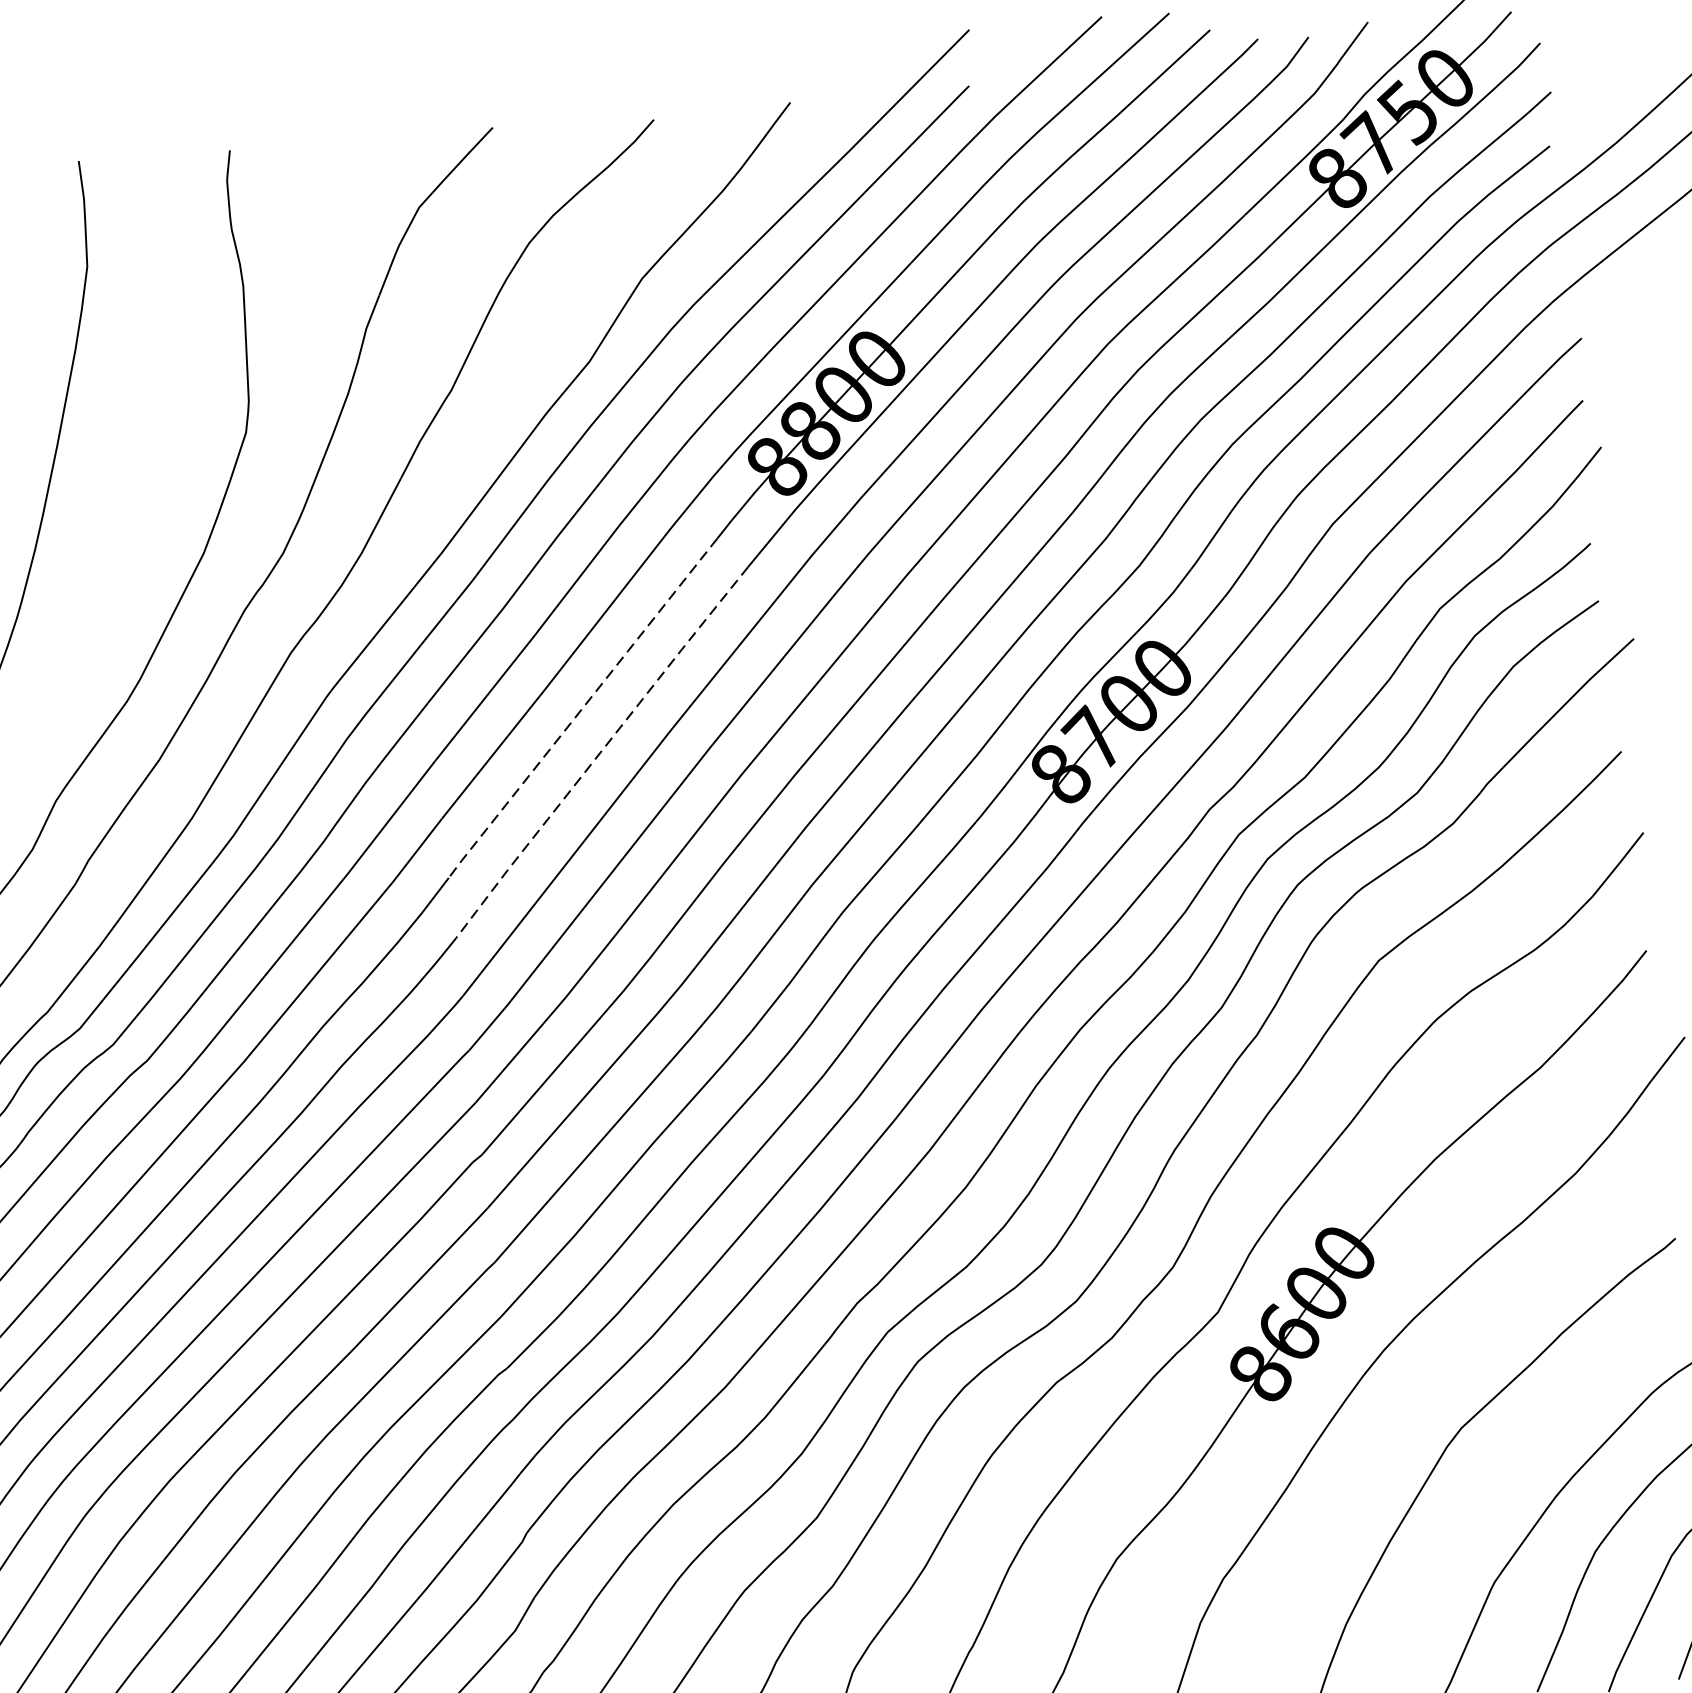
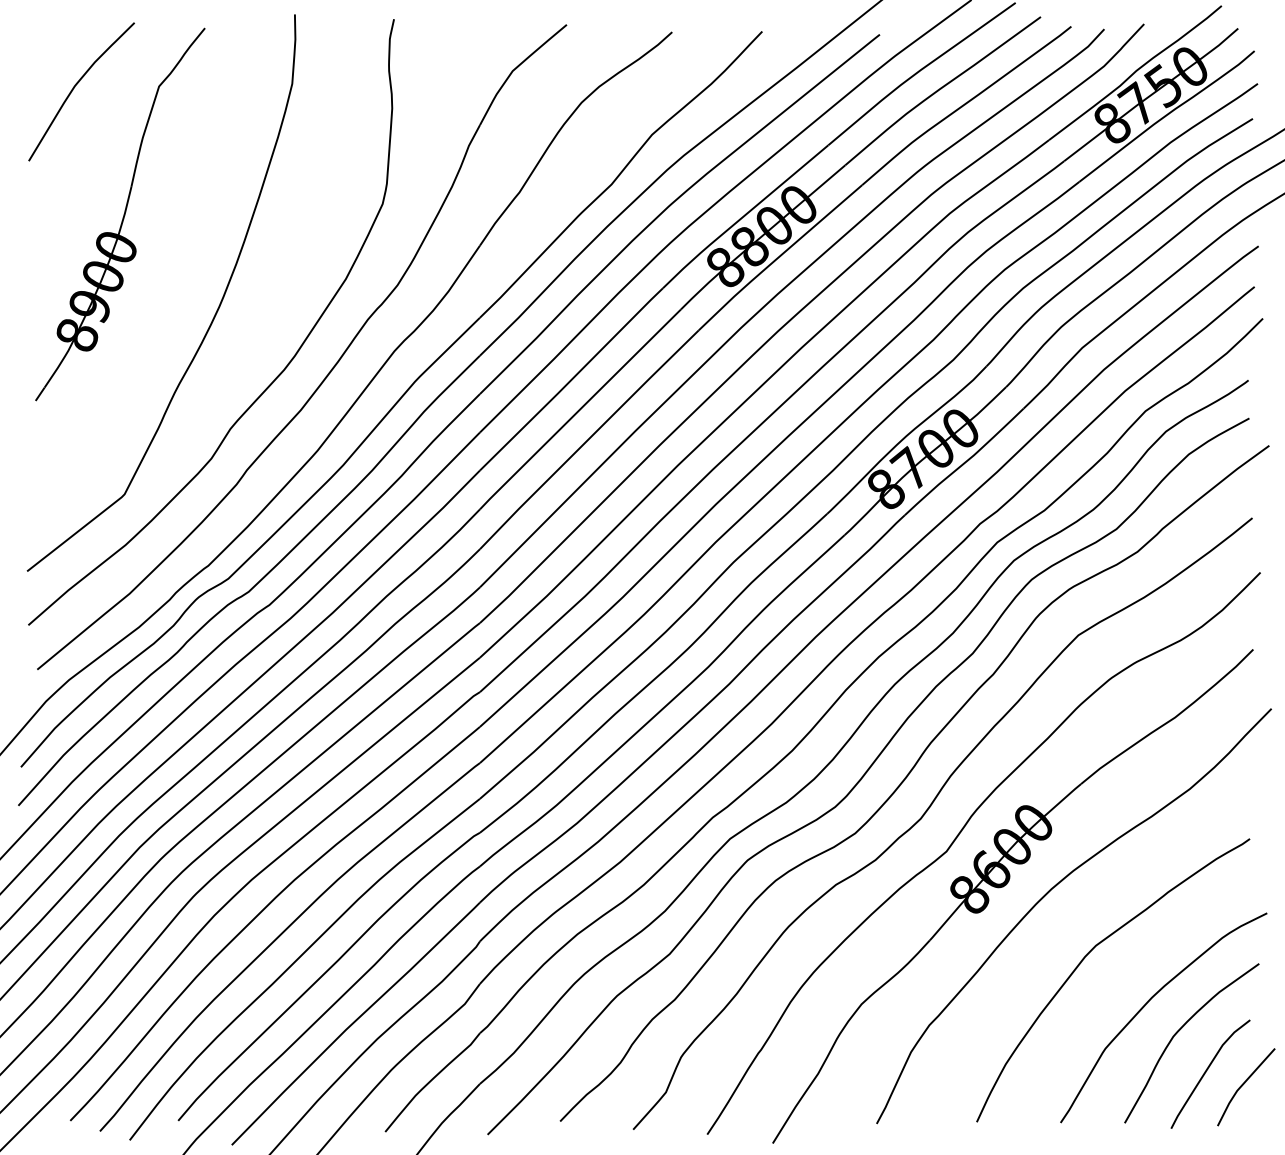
line: (581, 708) -> (579, 409), dashed -> solid
line: (600, 752) -> (588, 439), dashed -> solid

